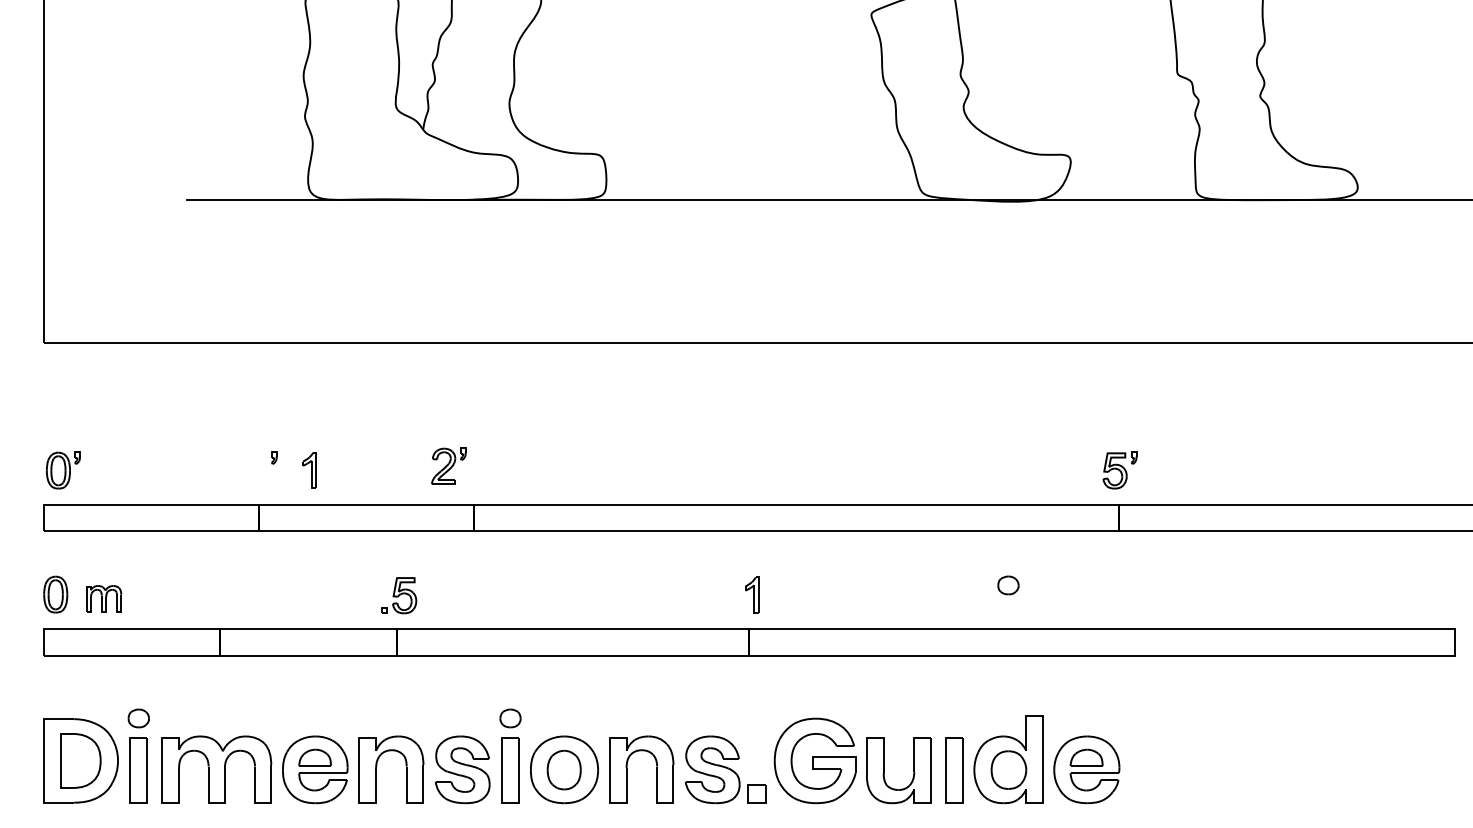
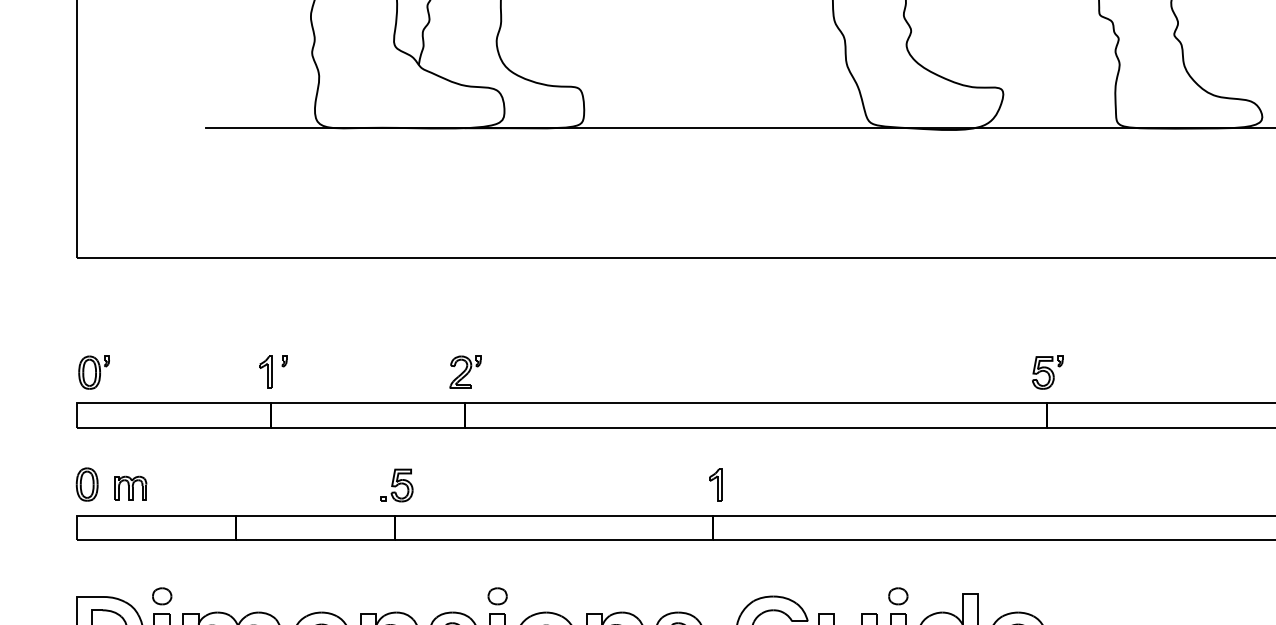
part: (448, 465) -> (465, 371), moved
part: (309, 470) -> (265, 372), moved
part: (1008, 585) -> (898, 596), moved

